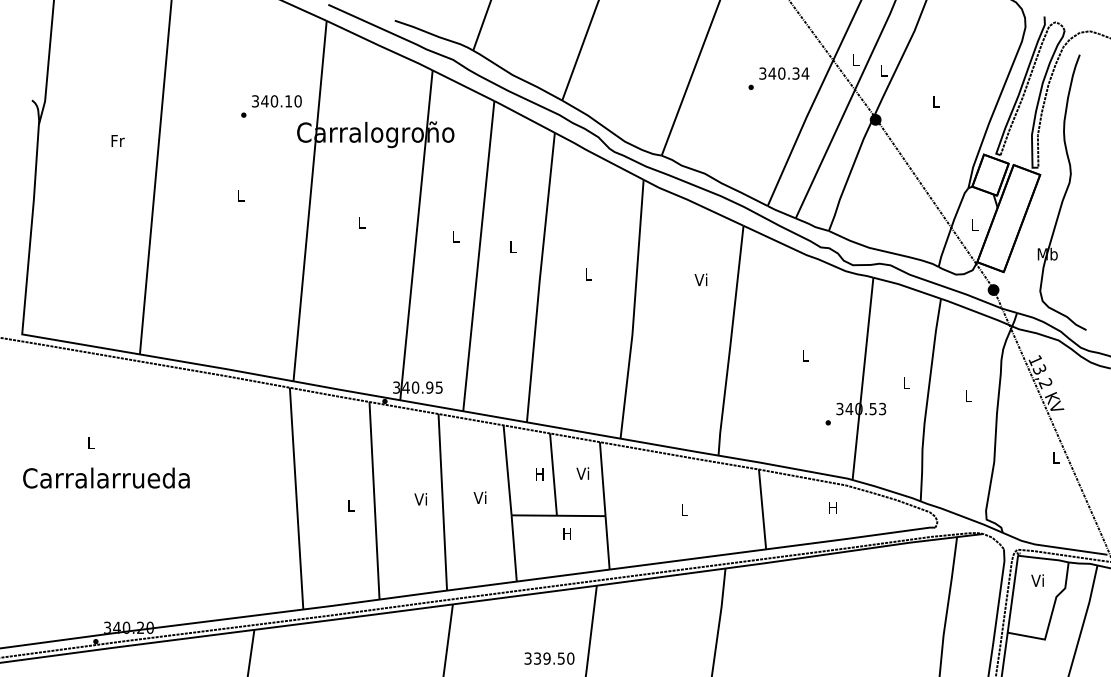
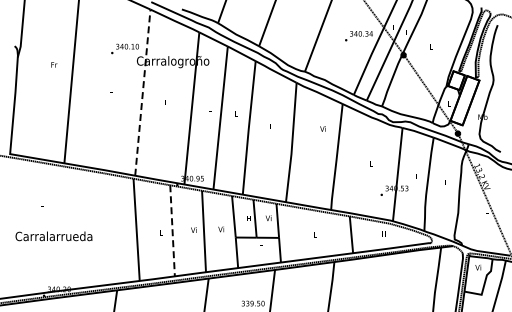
line: (309, 200) -> (142, 92), solid -> dashed
text: (105, 478) -> (53, 236), moved
line: (374, 500) -> (172, 230), solid -> dashed

